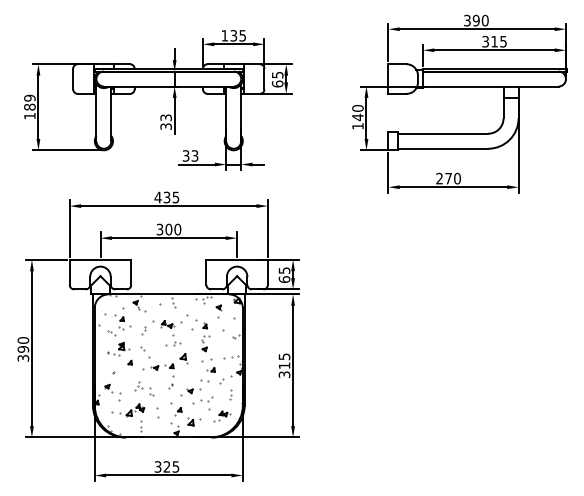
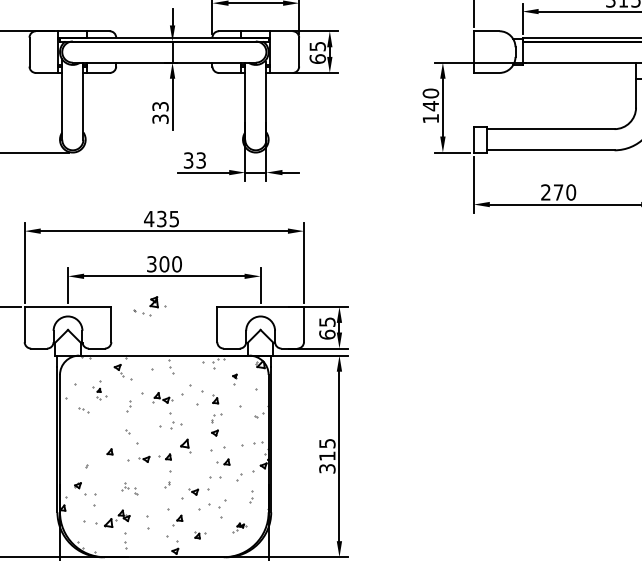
part: (218, 311) -> (234, 379), size x0.6
part: (122, 318) -> (99, 389), size x0.6
part: (118, 349) -> (149, 306), moved
part: (144, 388) -> (130, 488), size x0.6
part: (222, 416) -> (239, 527), size x0.6
part: (194, 421) -> (200, 534), size x0.6

